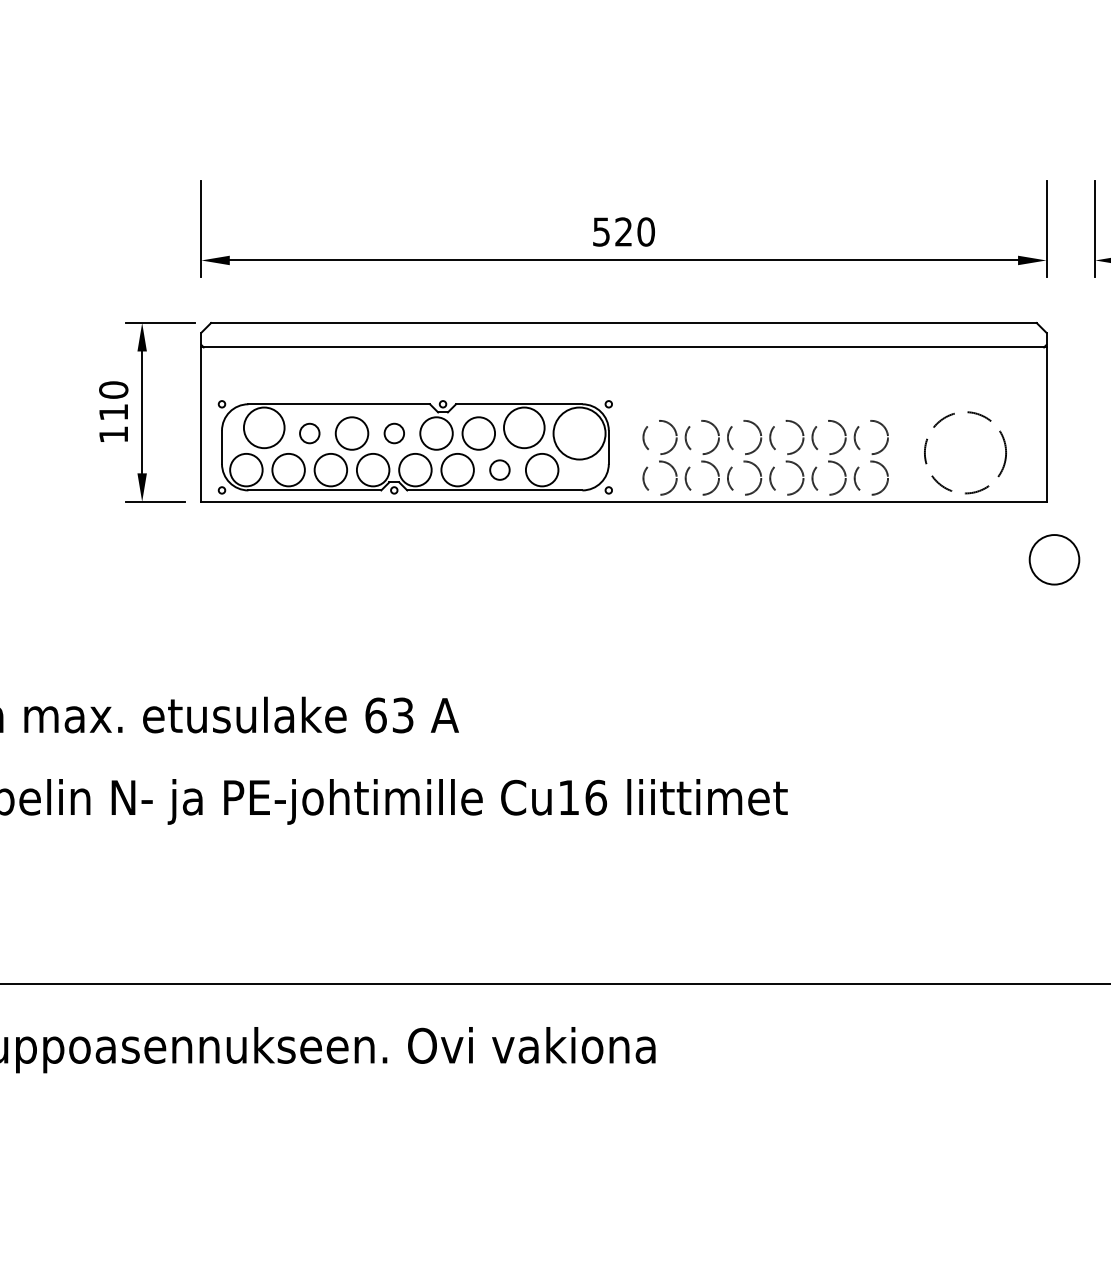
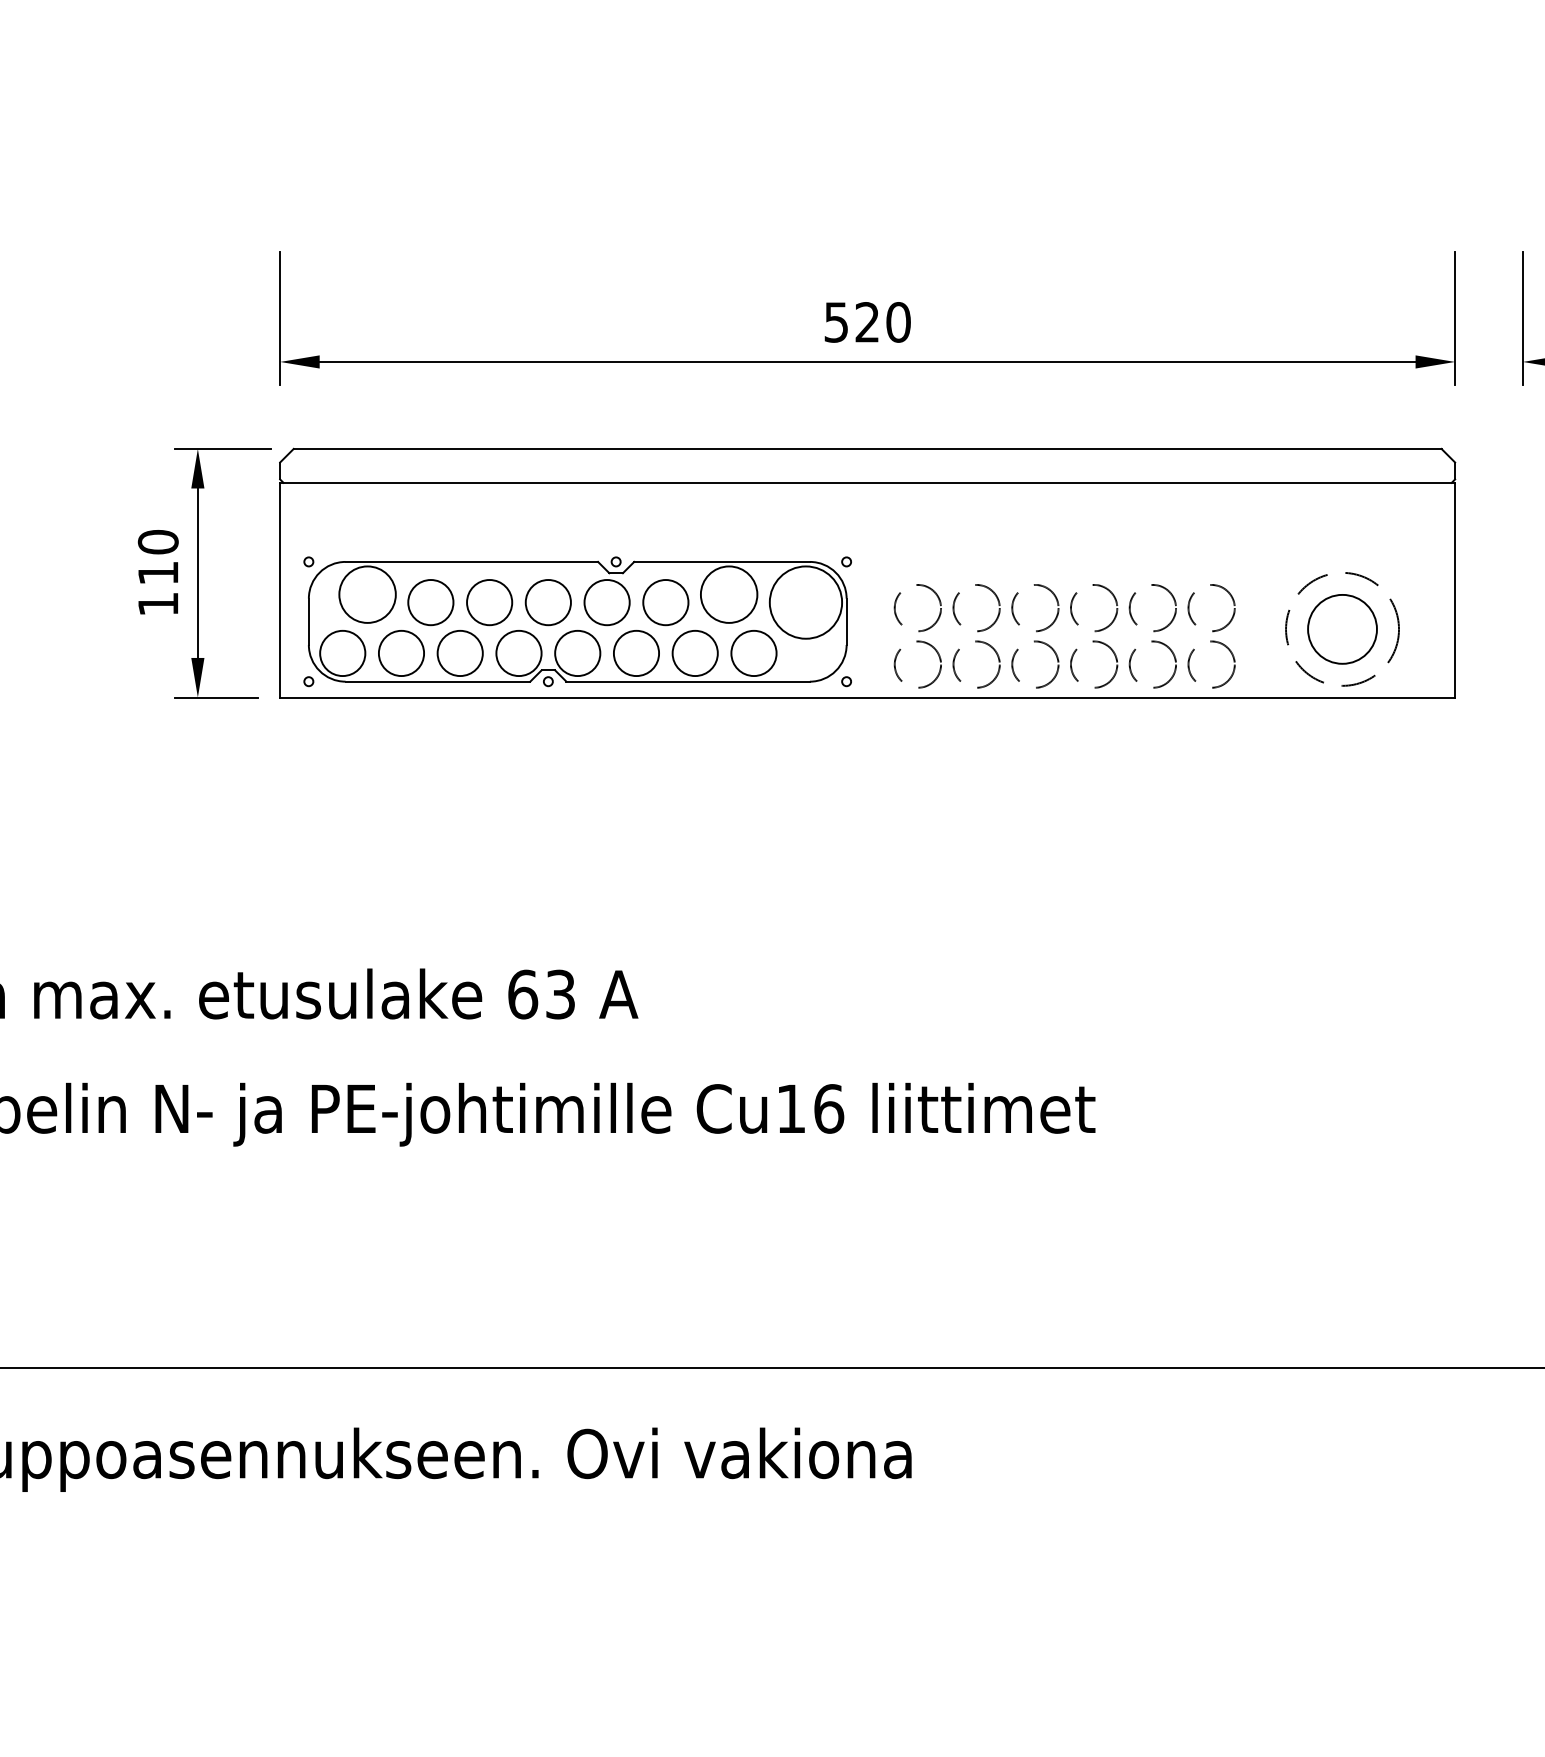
circle: (309, 433) -> (430, 602), size x1.67
circle: (394, 433) -> (548, 602), size x1.67
circle: (499, 469) -> (694, 652), size x1.67
circle: (1054, 559) -> (1342, 628), moved

